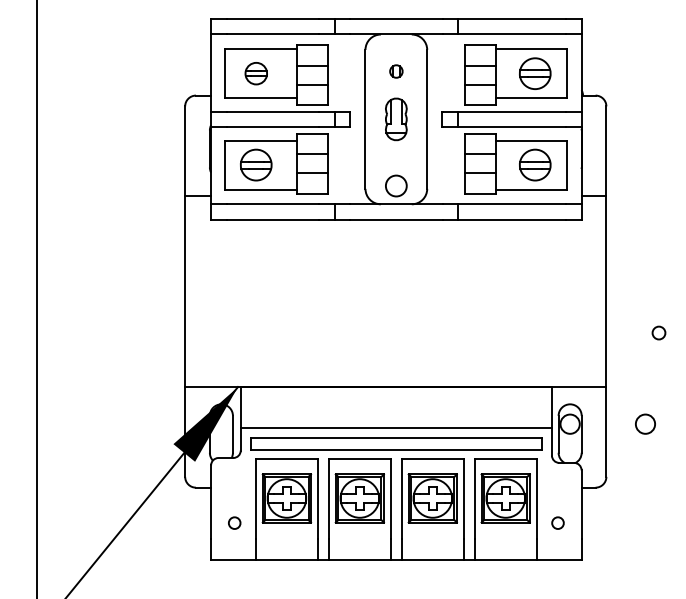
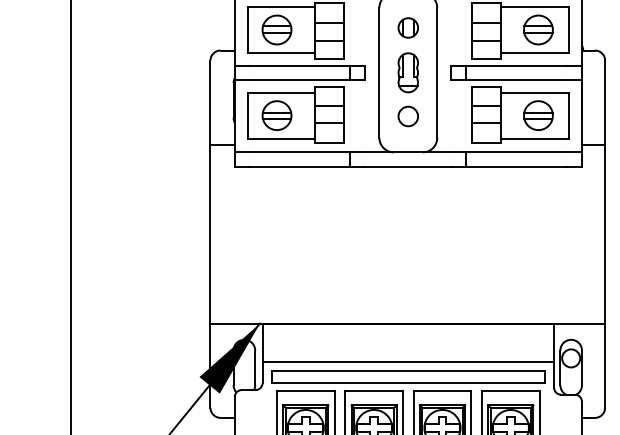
part: (396, 71) -> (408, 27), size x1.67
part: (256, 73) -> (277, 29), size x1.43
circle: (396, 185) -> (408, 116), moved

